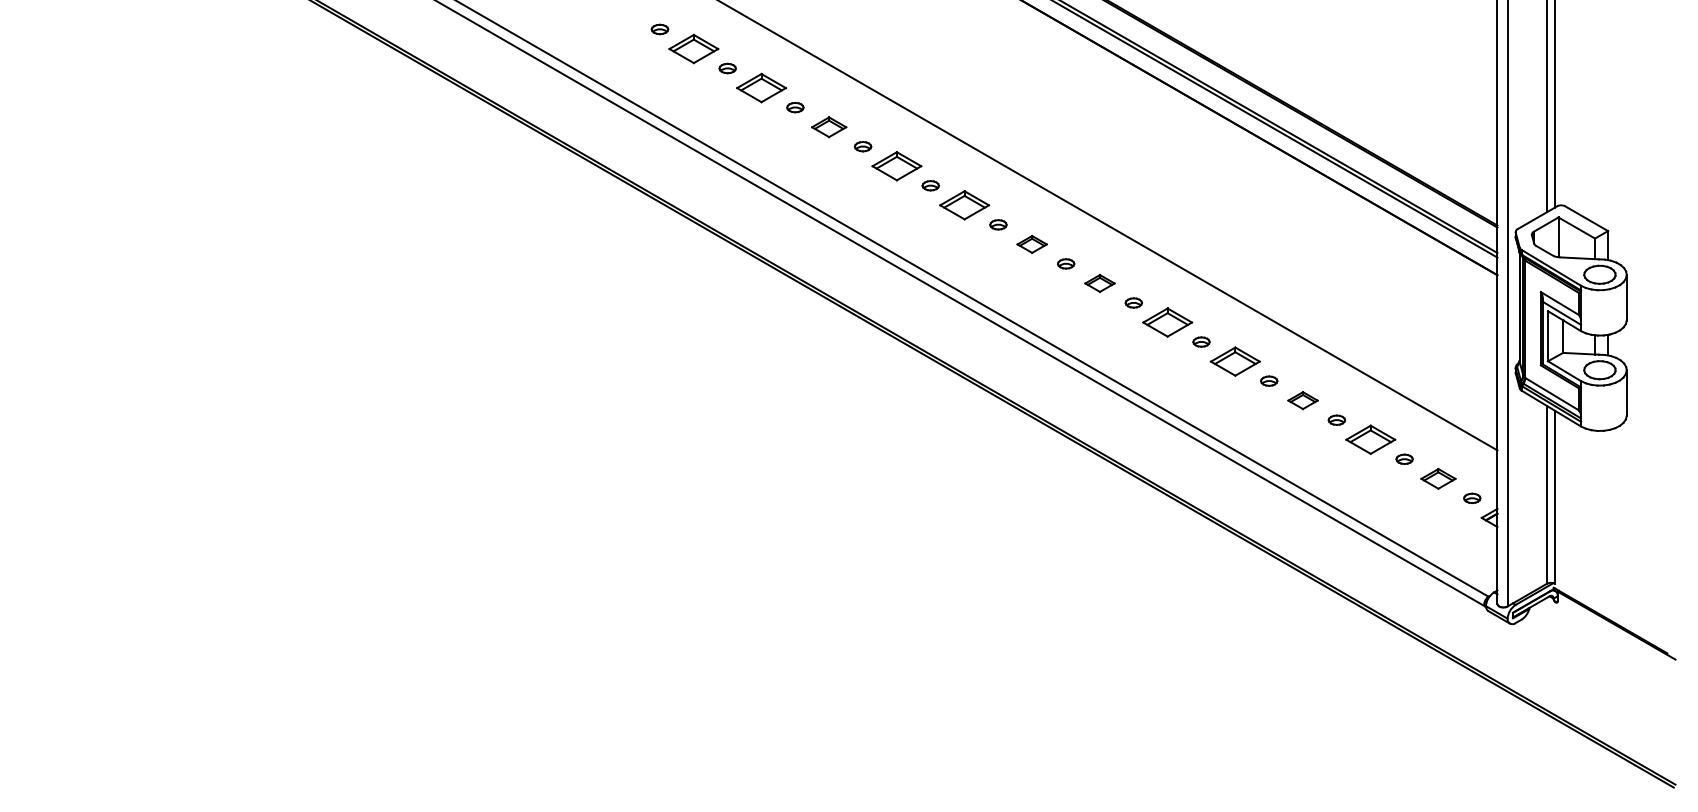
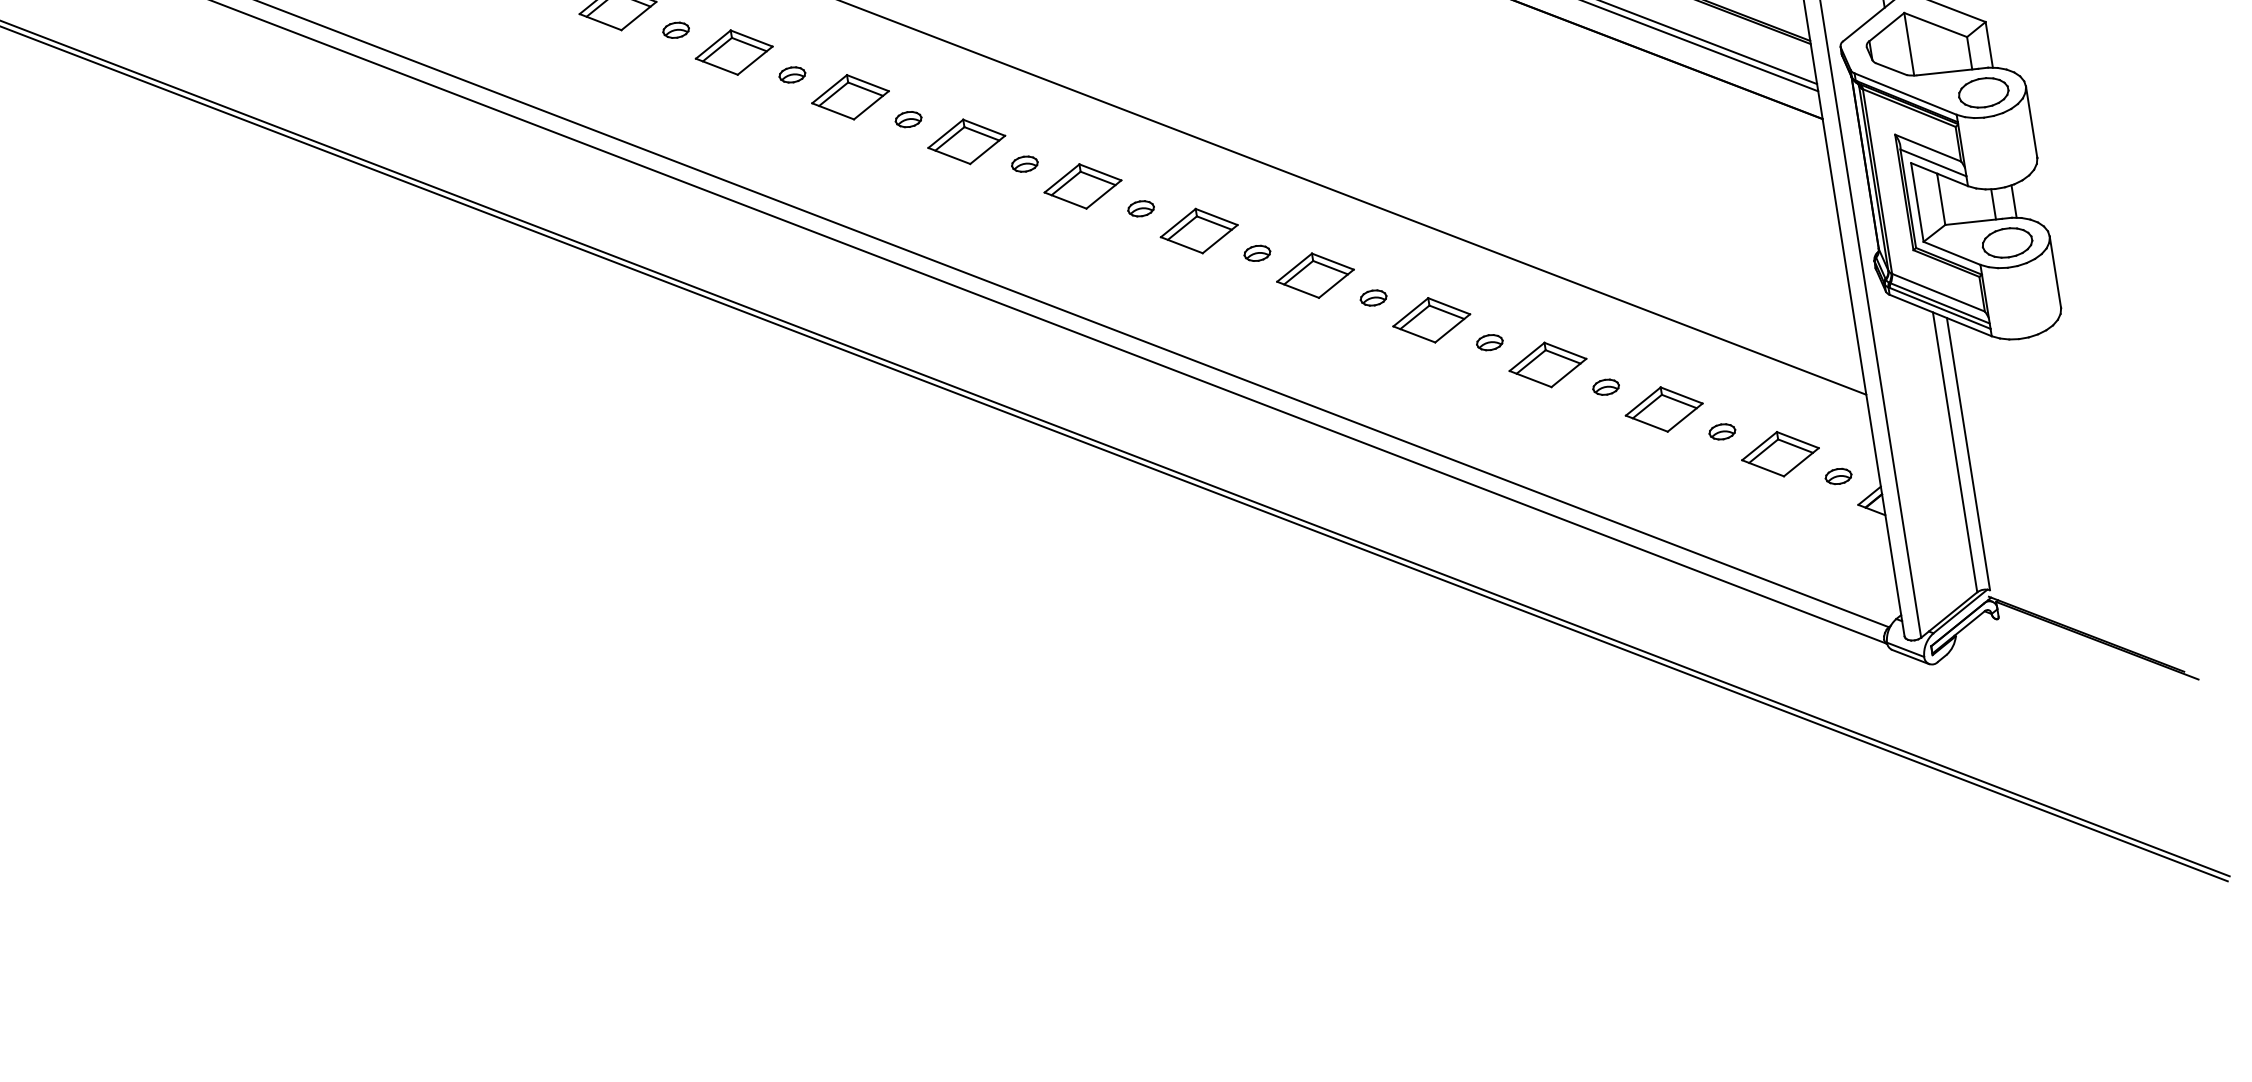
part: (828, 127) -> (733, 53), size x1.43
part: (1031, 244) -> (1081, 186), size x1.67
part: (1099, 283) -> (1198, 231), size x1.67
part: (1302, 400) -> (1547, 364), size x1.67
part: (1438, 478) -> (1780, 453), size x1.43

